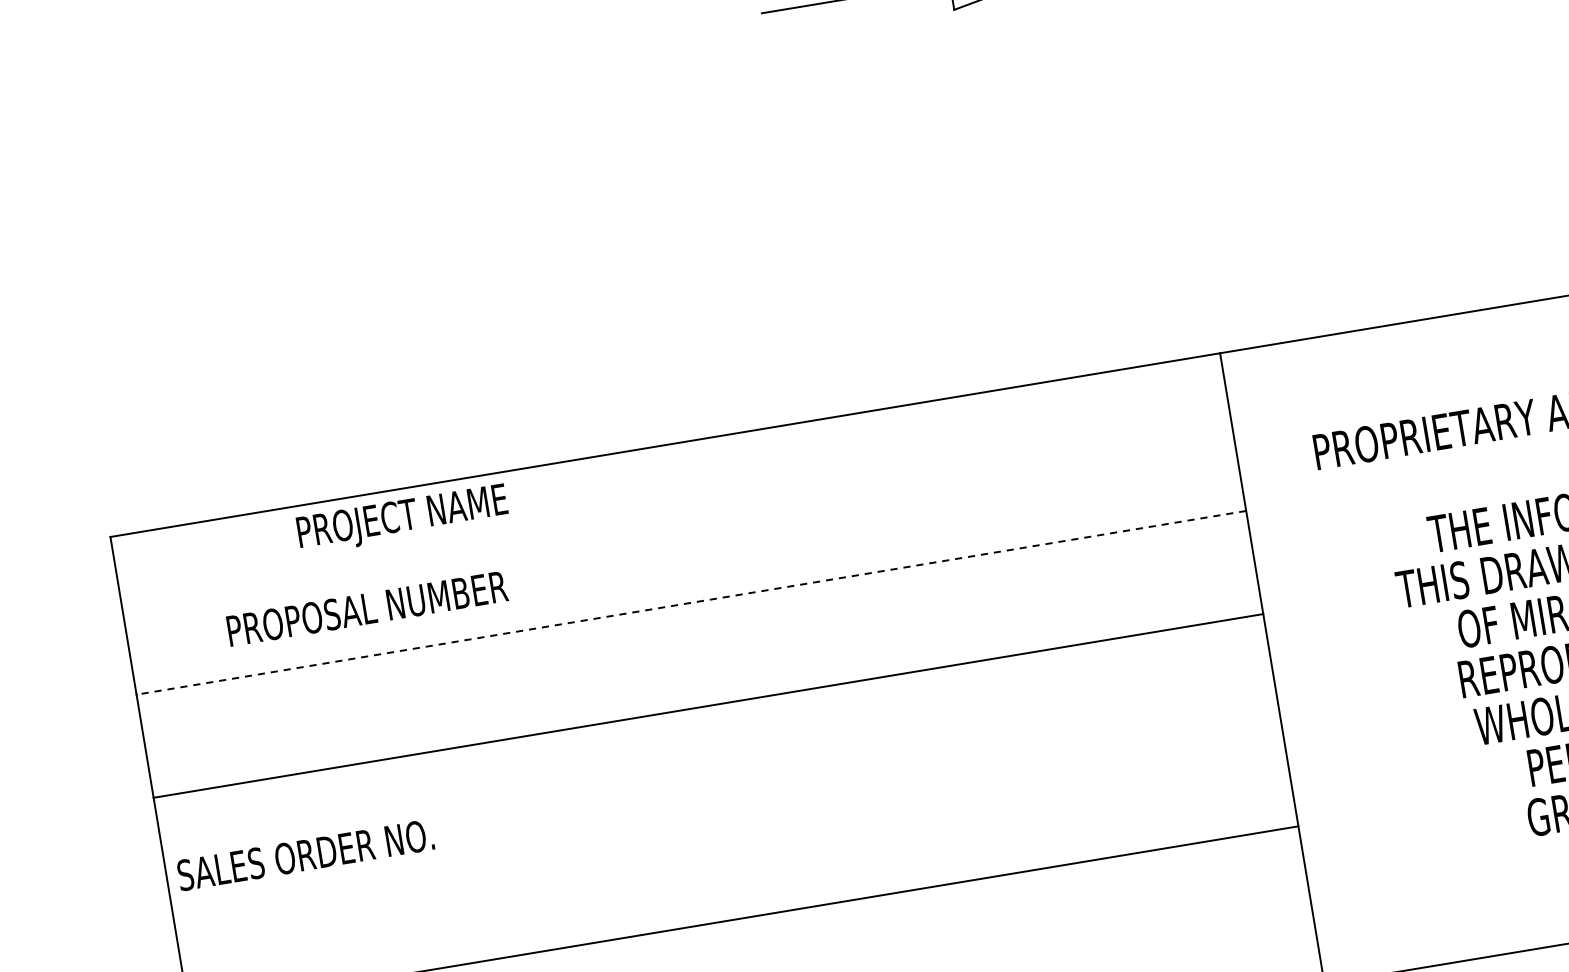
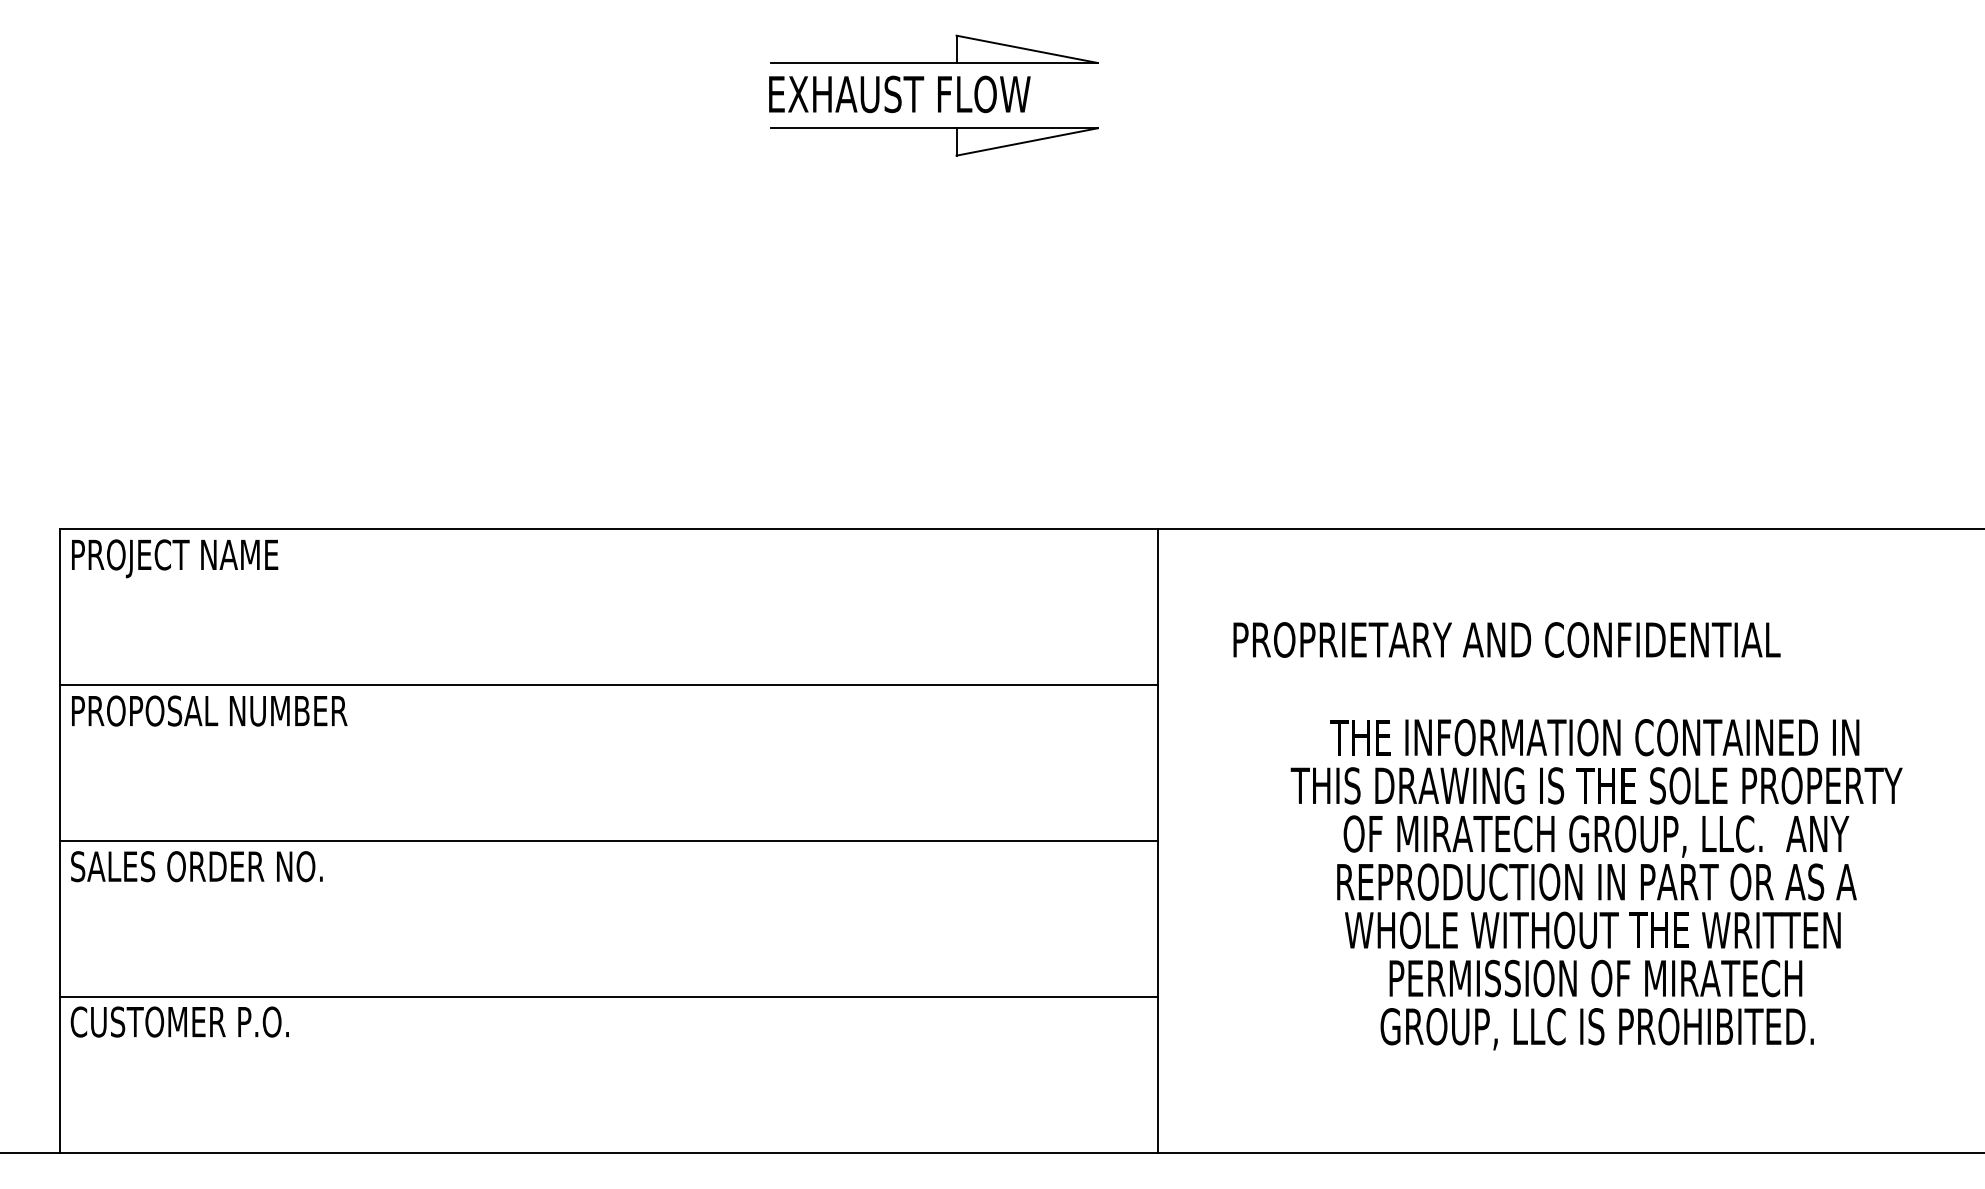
text: (403, 519) -> (175, 558), moved
line: (691, 603) -> (608, 685), dashed -> solid
text: (367, 608) -> (209, 710), moved
line: (708, 706) -> (608, 841), moved

